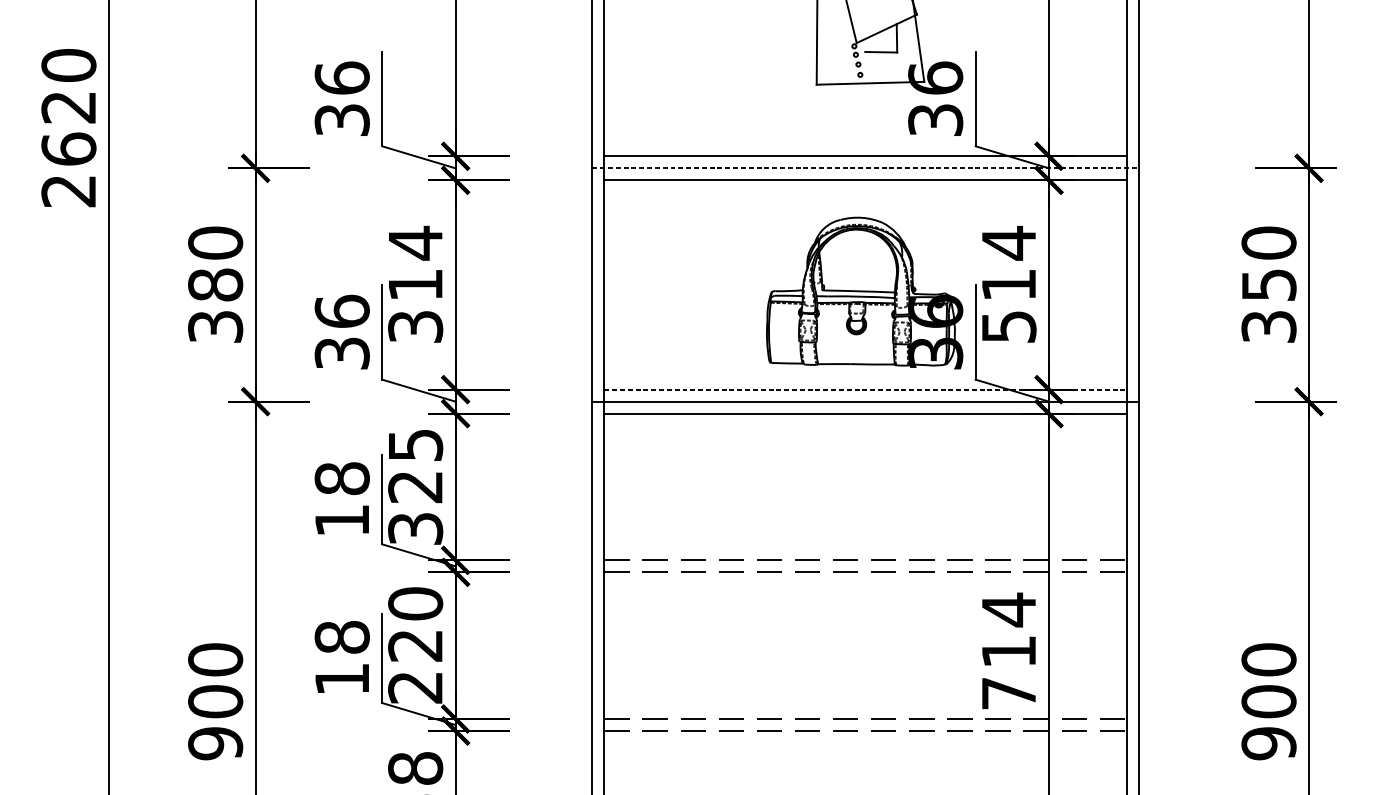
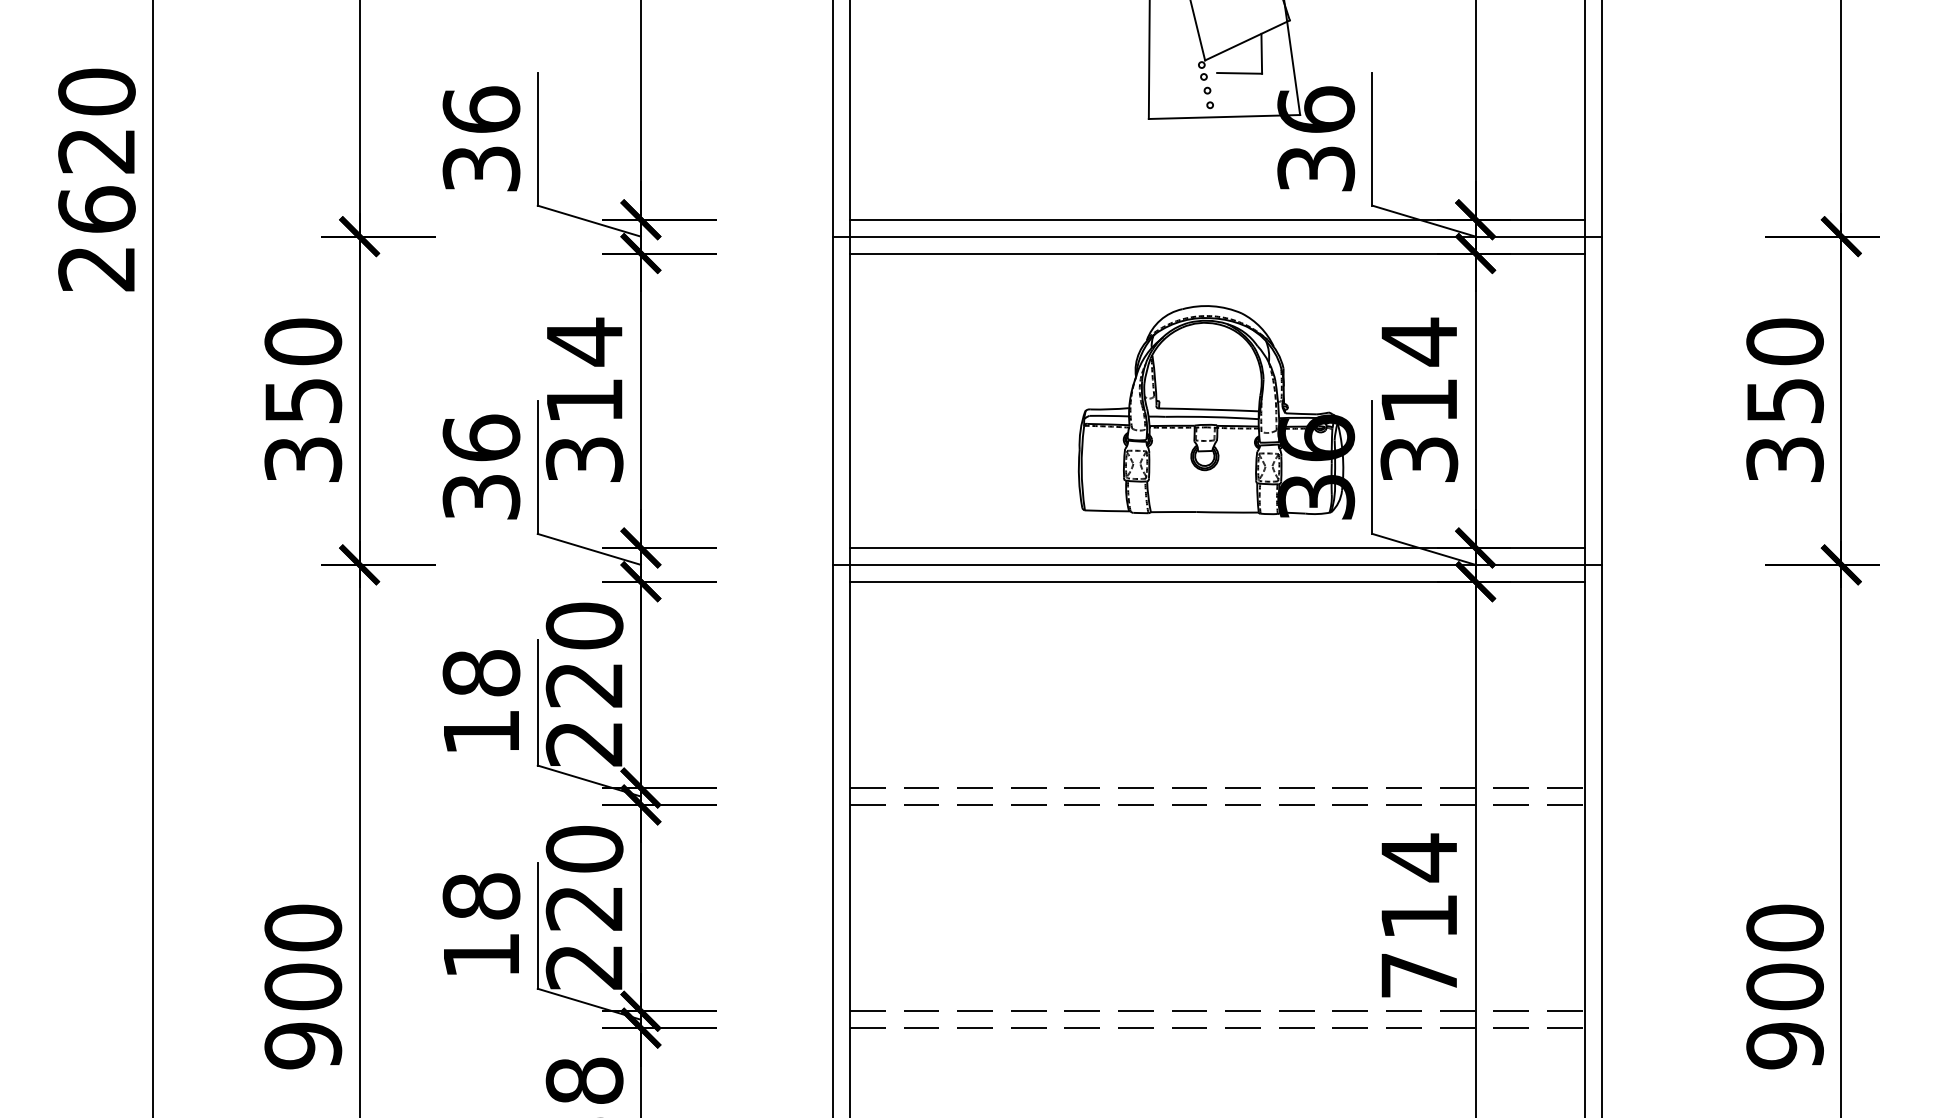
line: (865, 168) -> (1217, 236), dashed -> solid
text: (215, 284) -> (303, 400), 380 -> 350
text: (1008, 326) -> (1418, 459), 514 -> 314
line: (865, 390) -> (1217, 548), dashed -> solid
text: (415, 486) -> (584, 684), 325 -> 220

